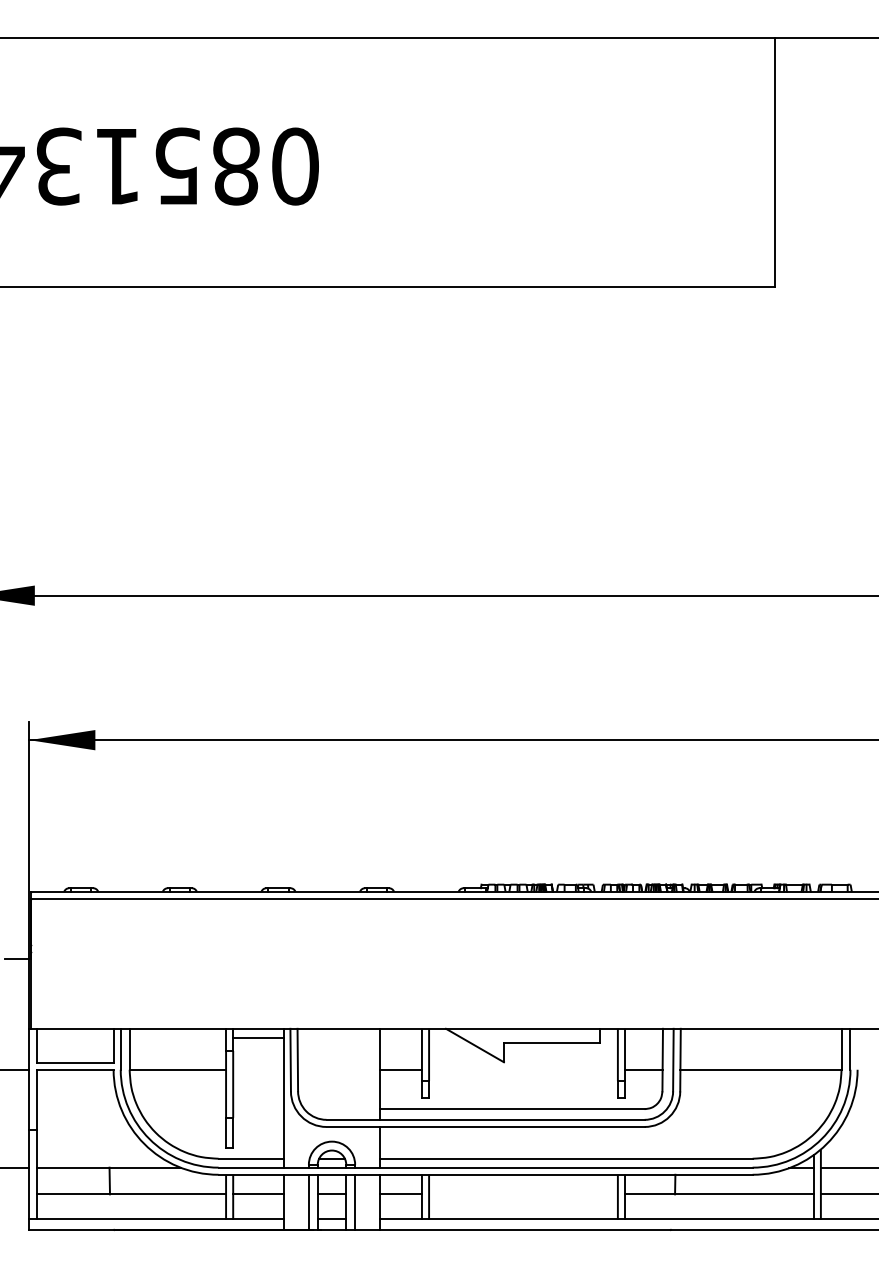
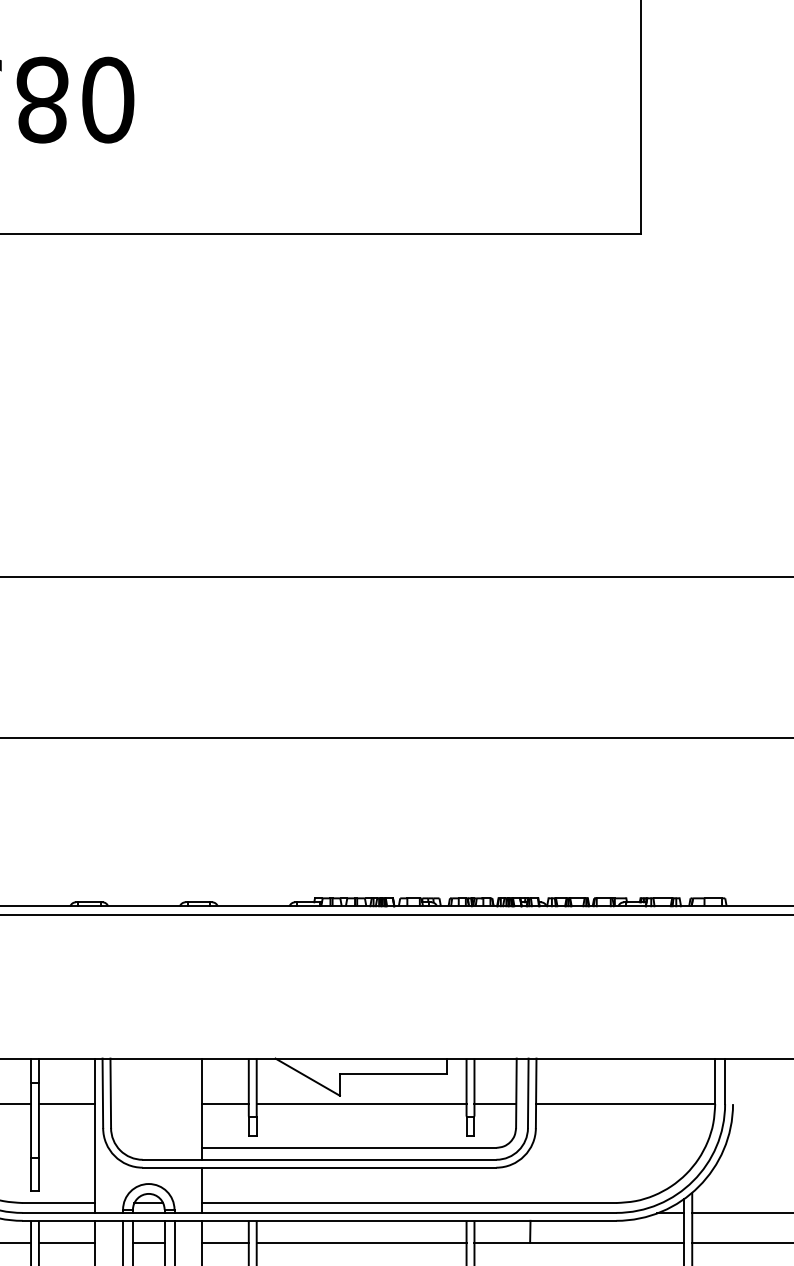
line: (258, 1037) -> (67, 1103), moved
line: (523, 1069) -> (361, 1103), added
line: (523, 1194) -> (361, 1242), added

